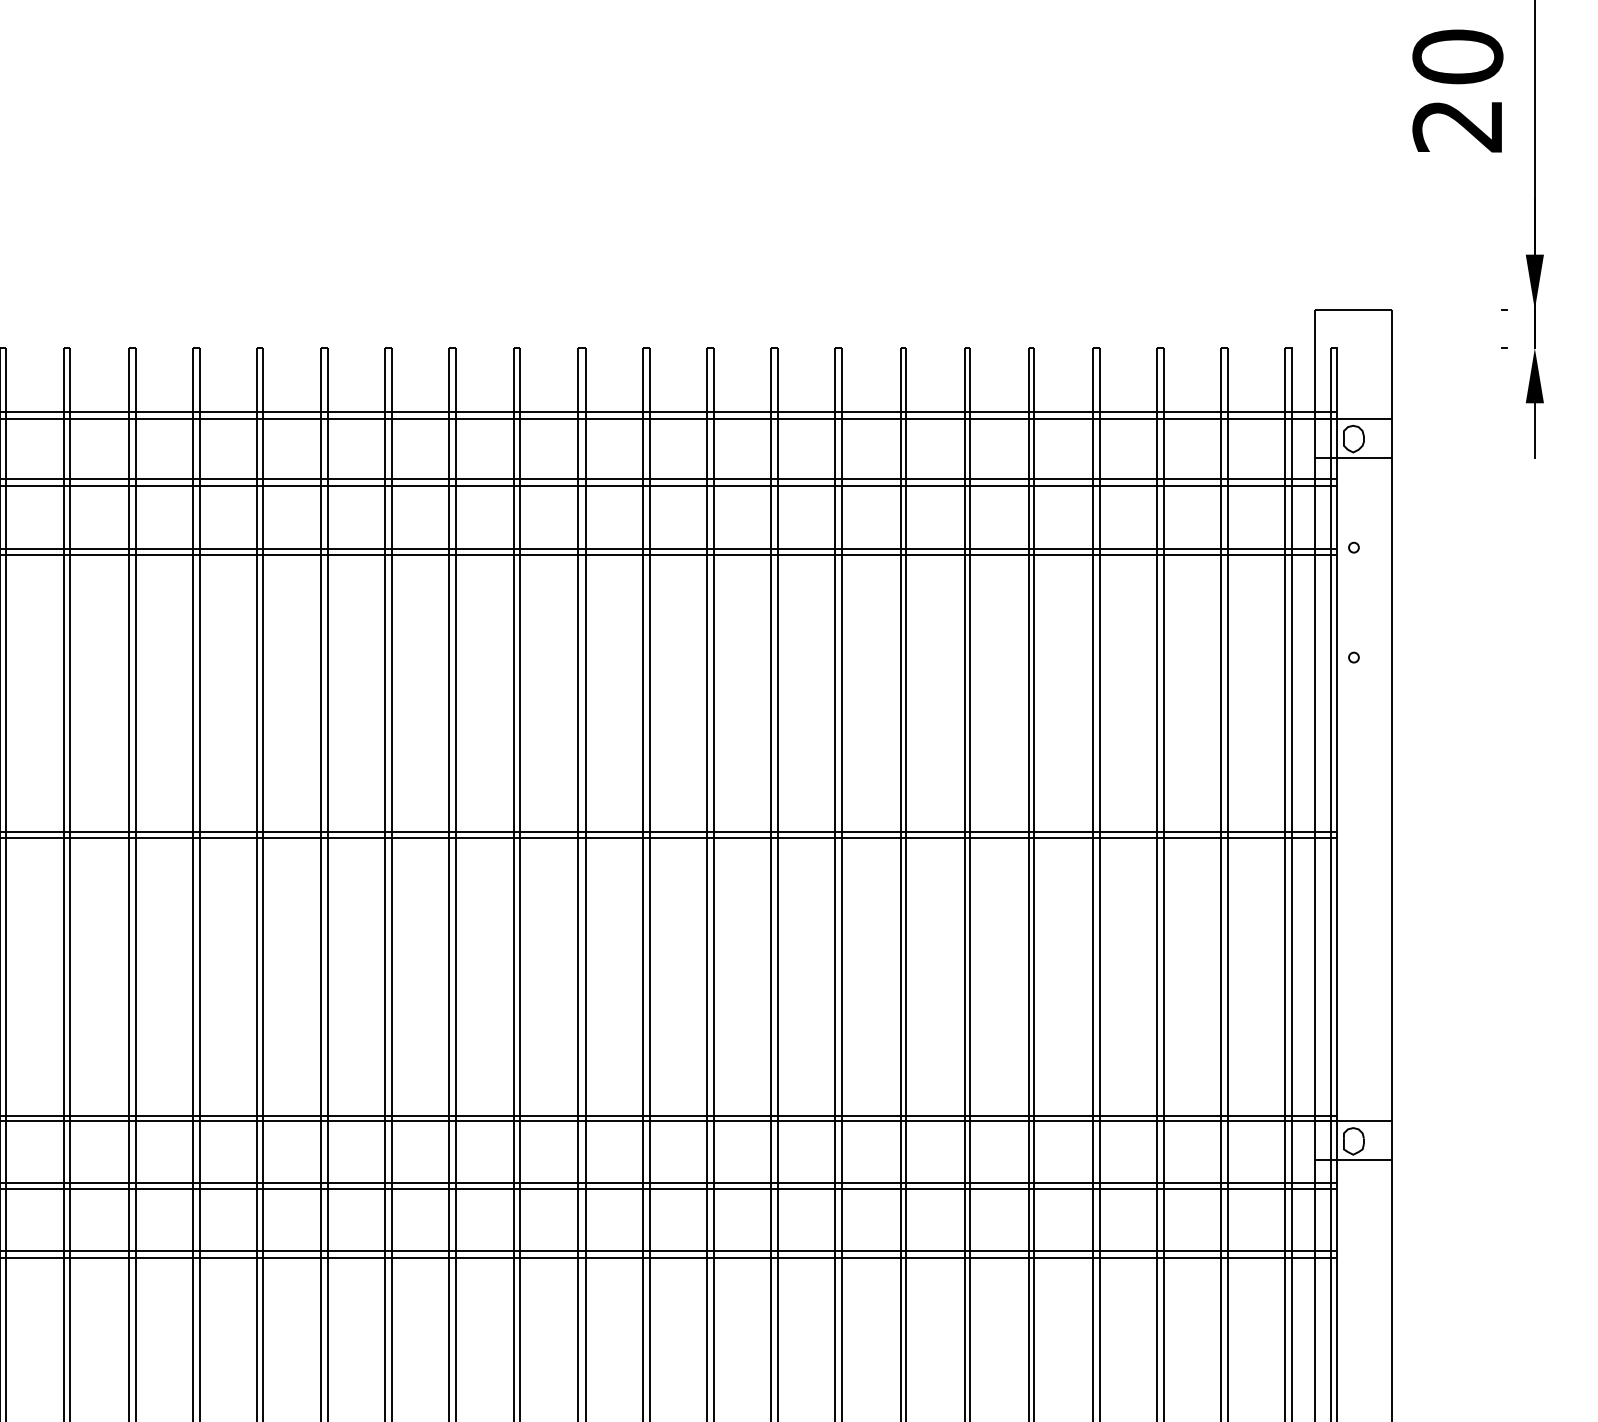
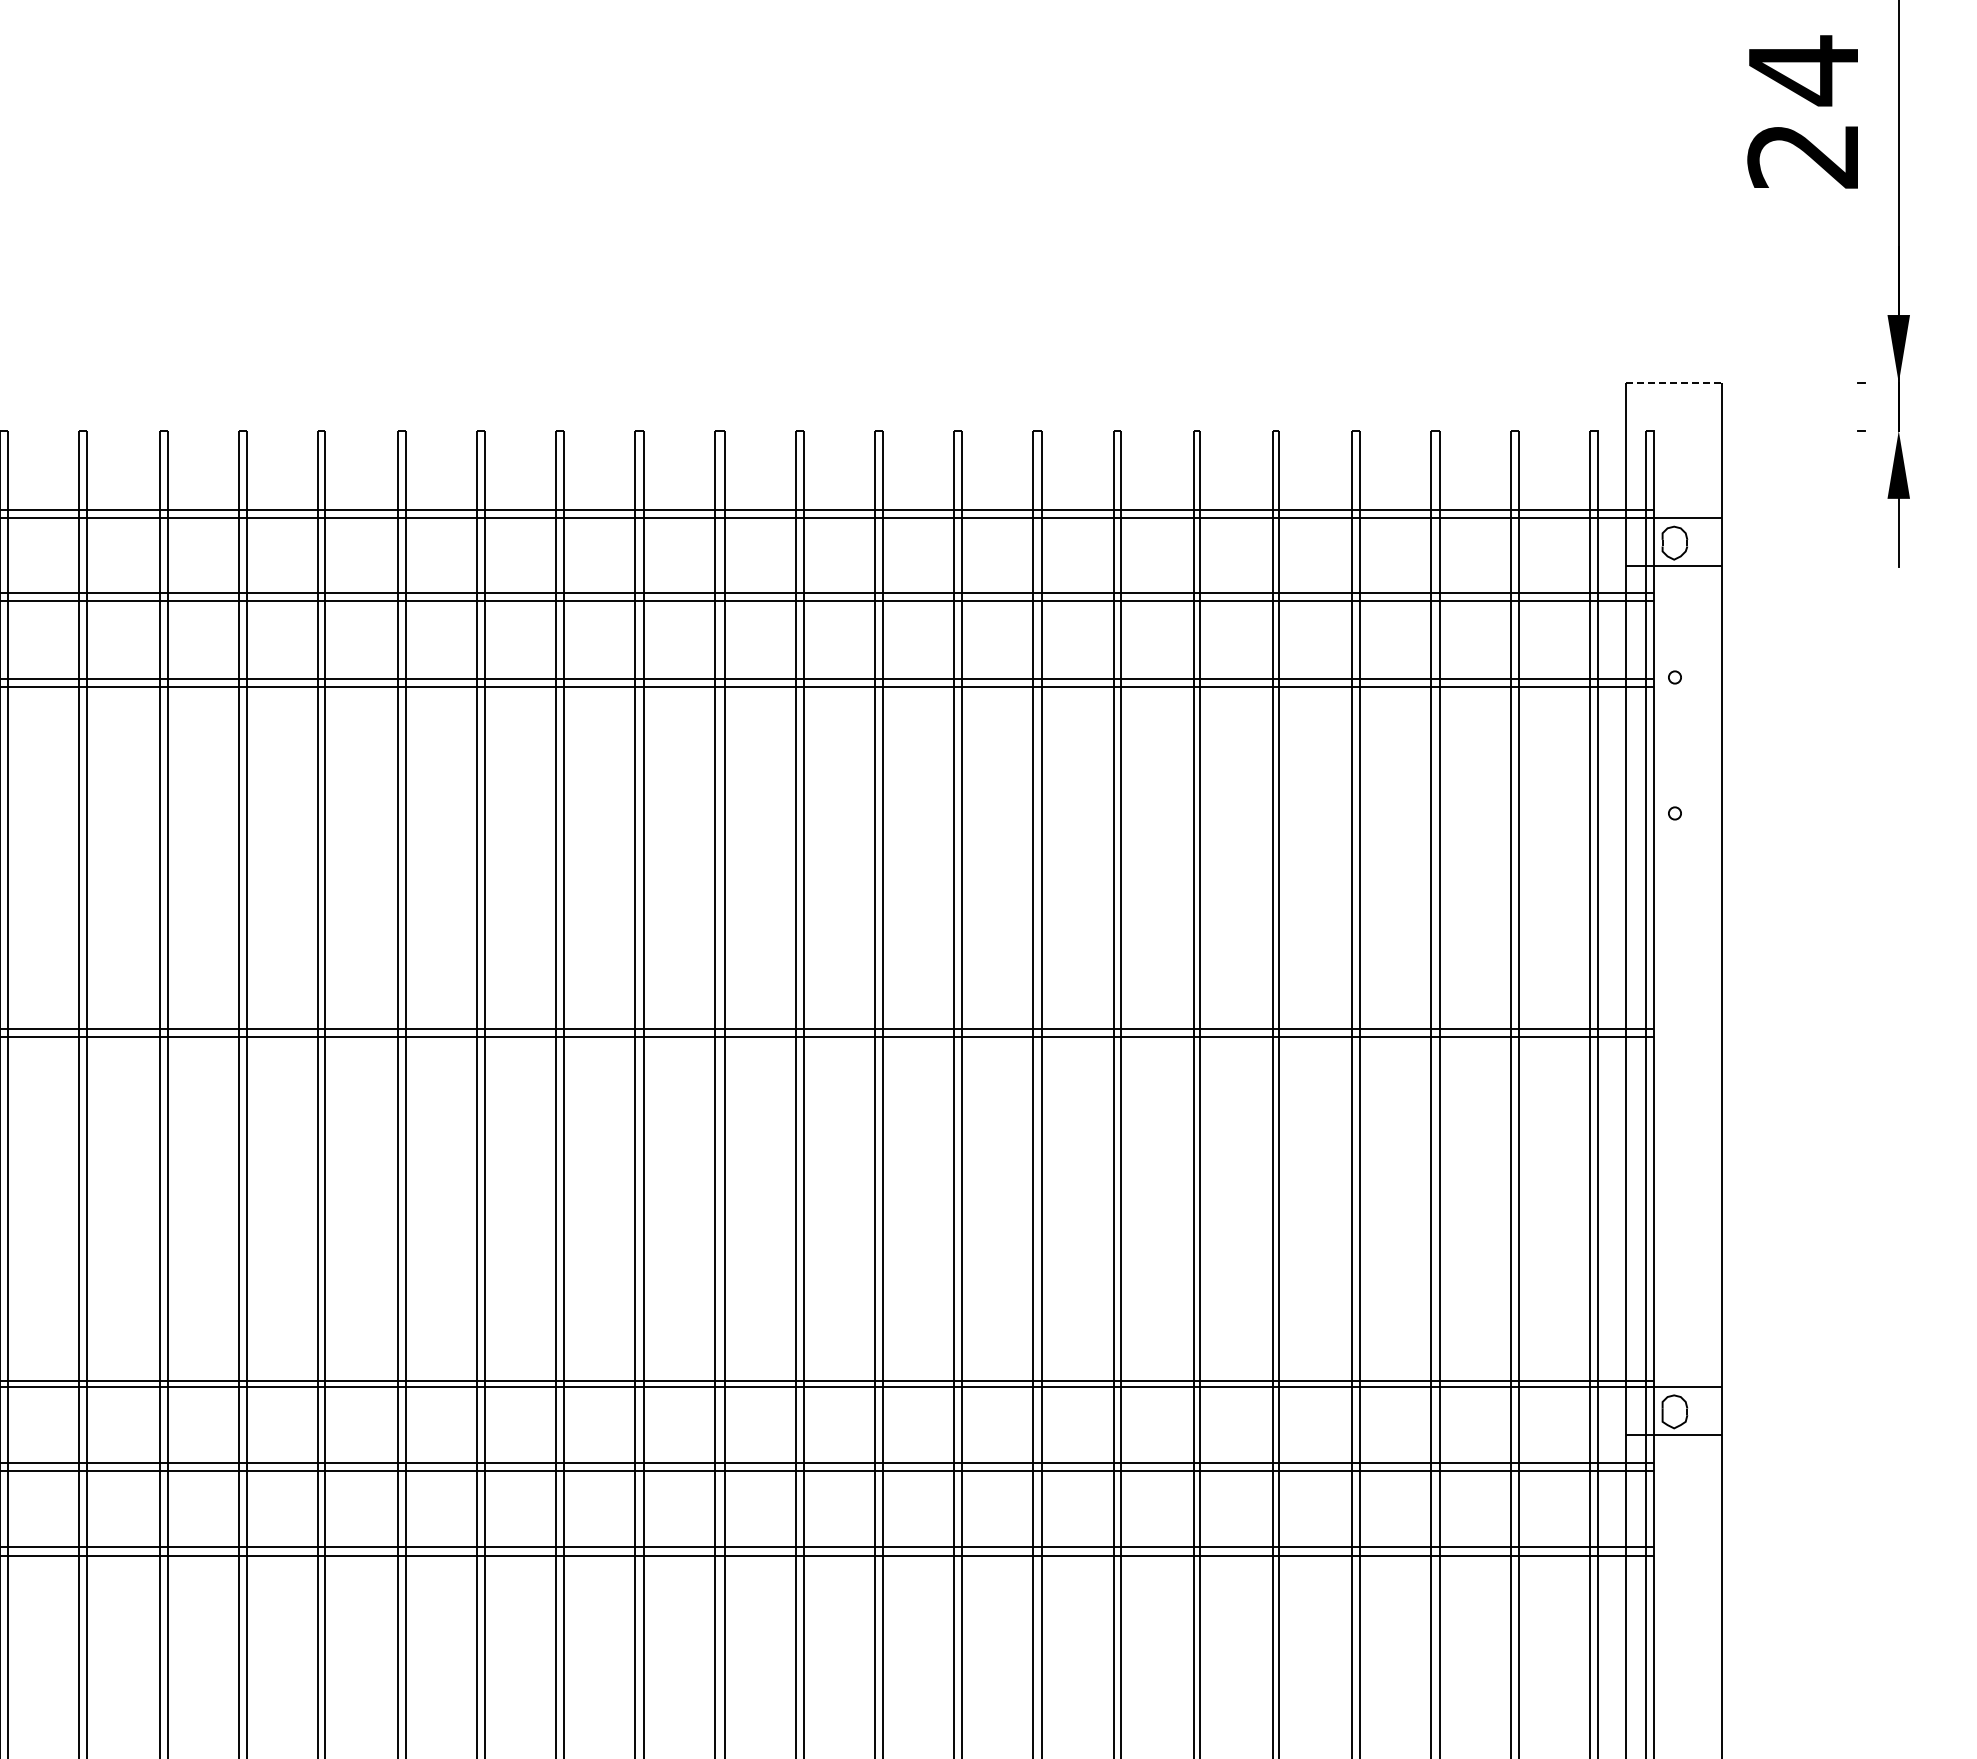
text: (1457, 57) -> (1803, 70), 20 -> 24
line: (1353, 310) -> (1674, 383), solid -> dashed

